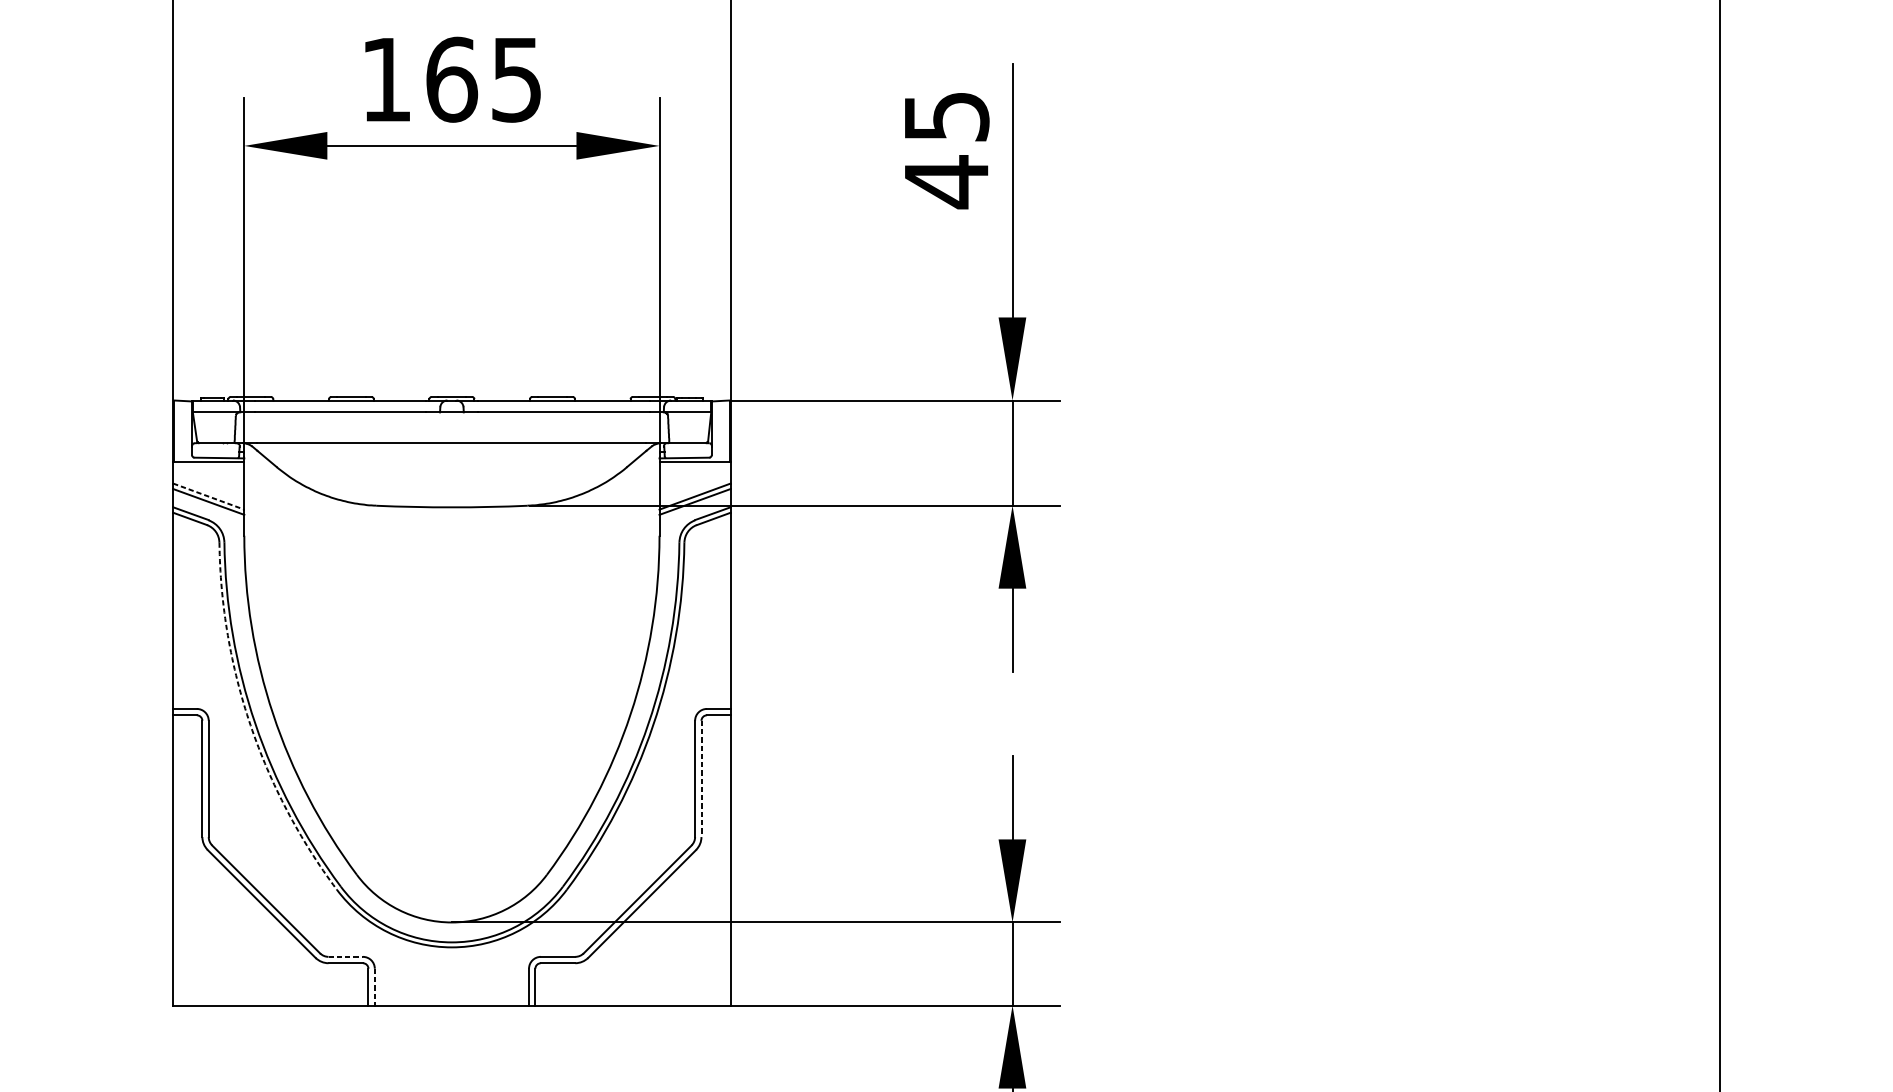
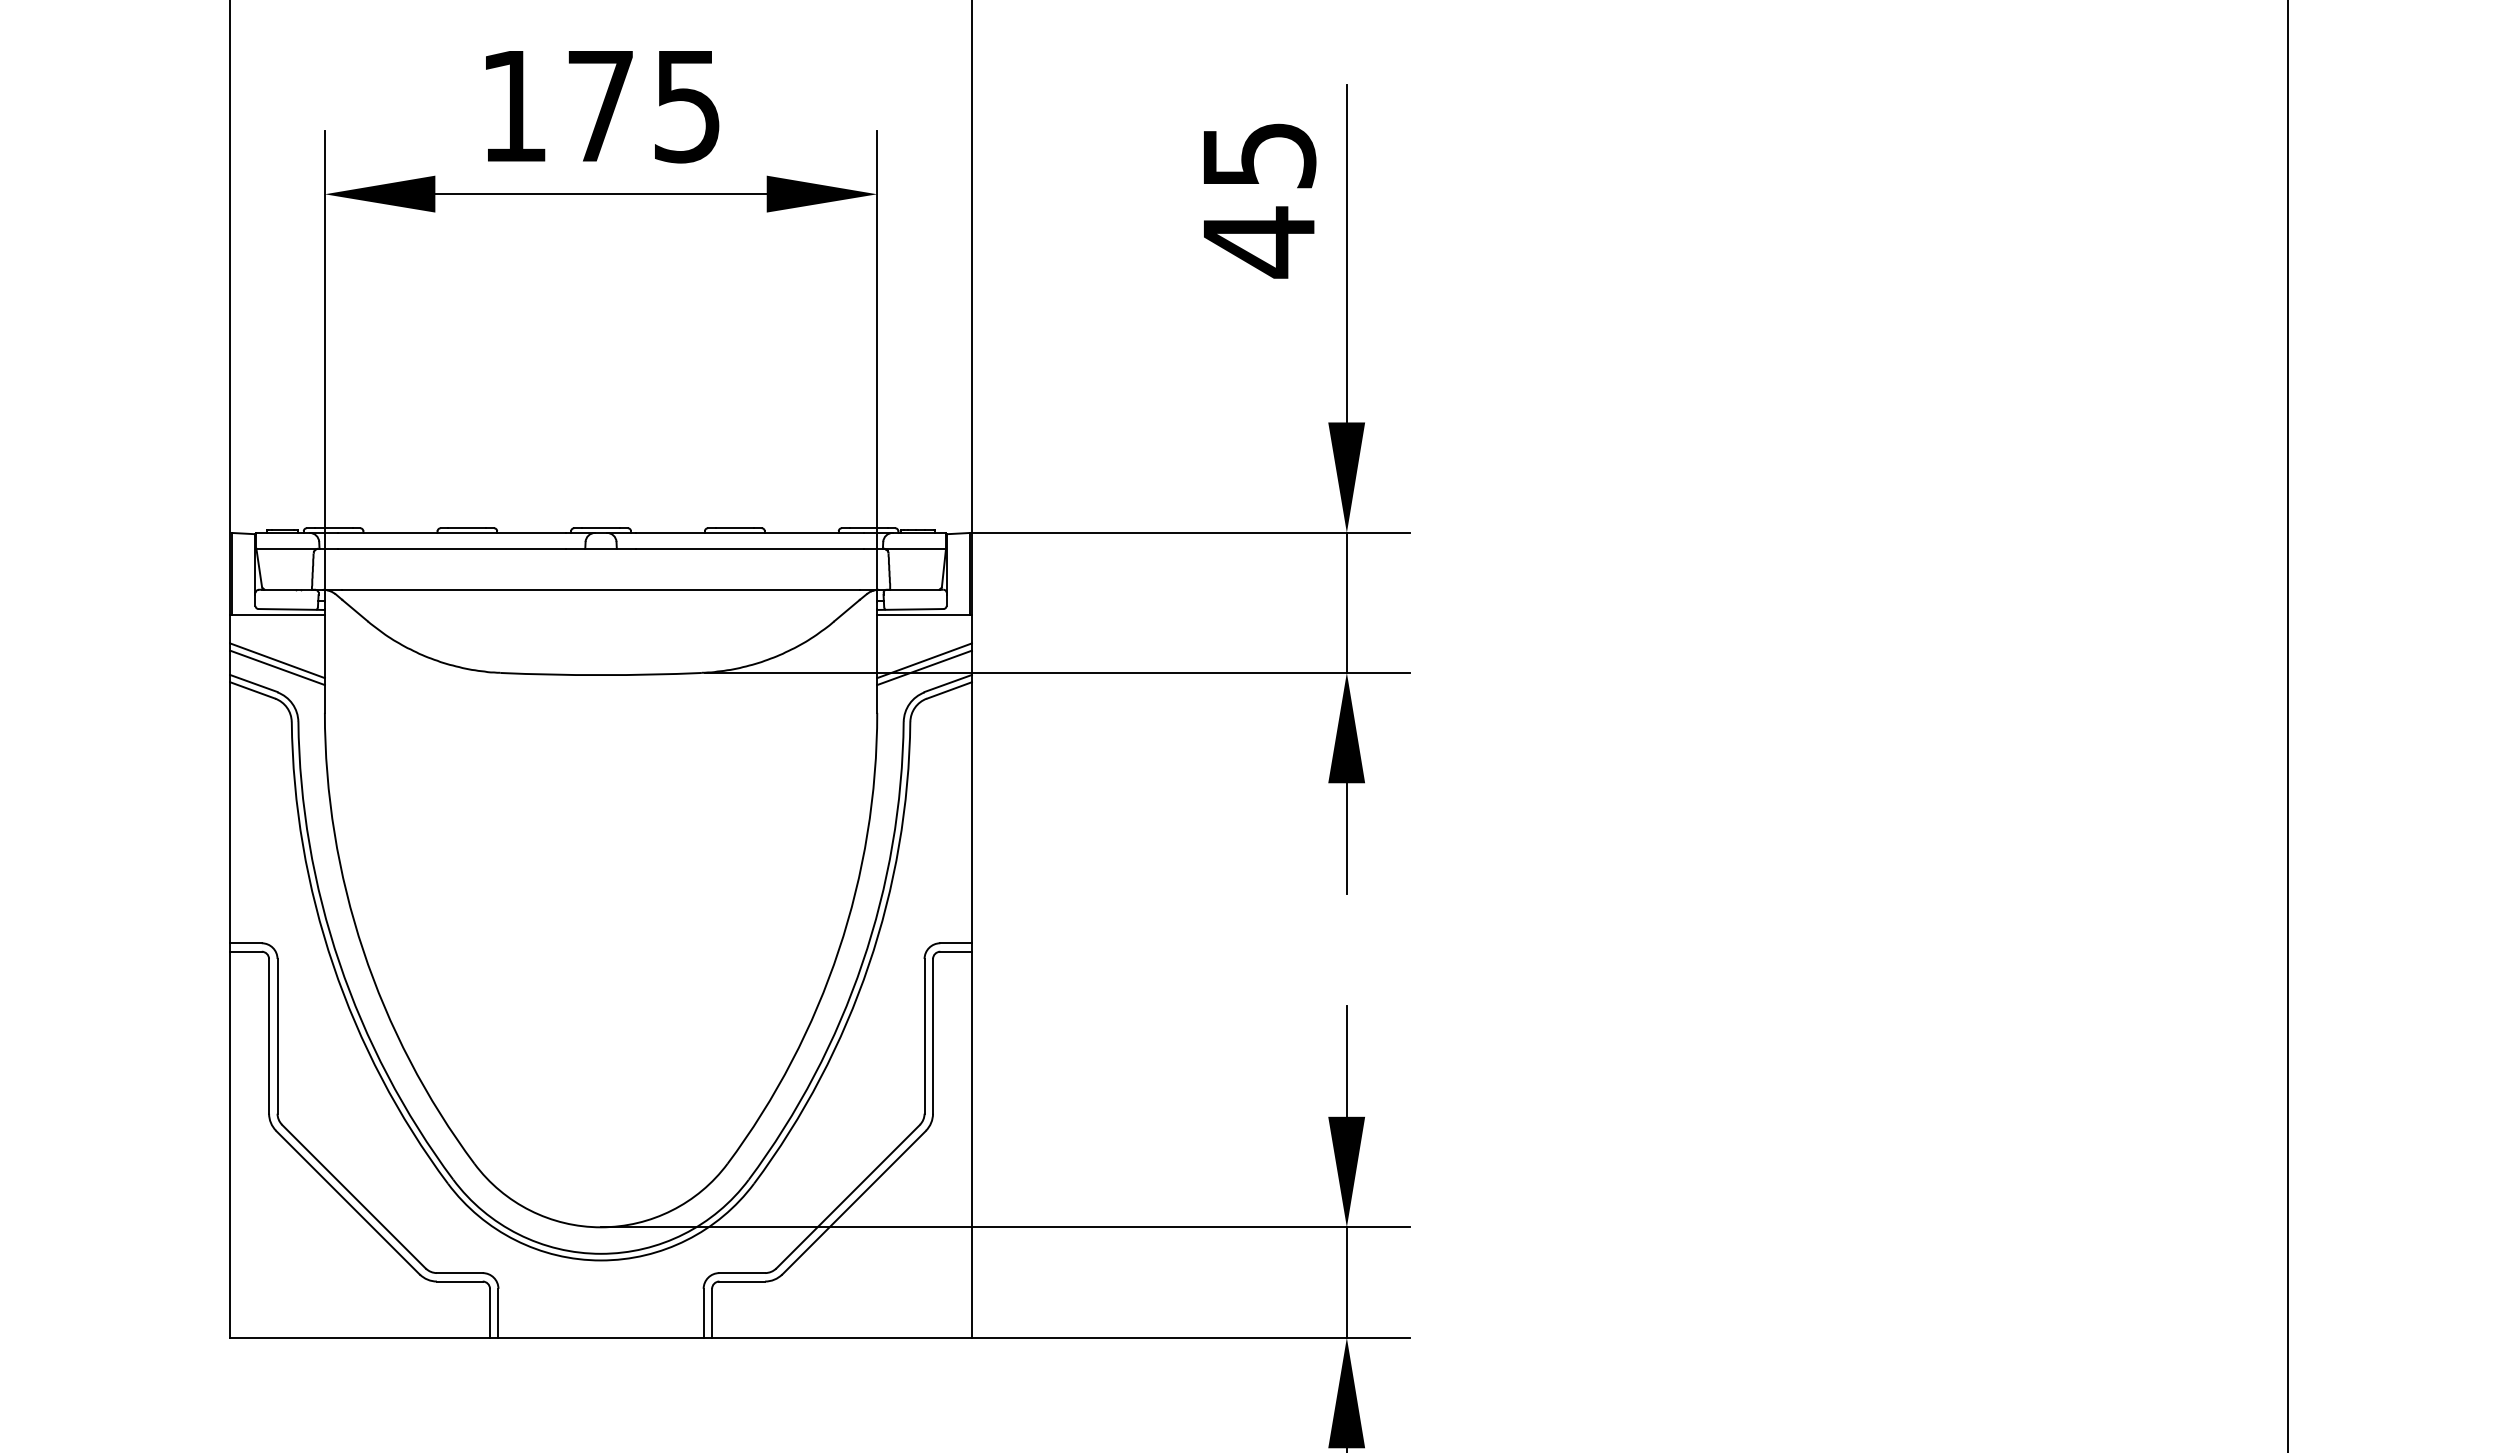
text: (452, 79) -> (601, 106), 165 -> 175
line: (209, 496) -> (278, 660), dashed -> solid
arc: (250, 725) -> (333, 965), dashed -> solid
line: (701, 779) -> (933, 1036), dashed -> solid
line: (345, 957) -> (459, 1273), dashed -> solid
line: (374, 987) -> (498, 1313), dashed -> solid

